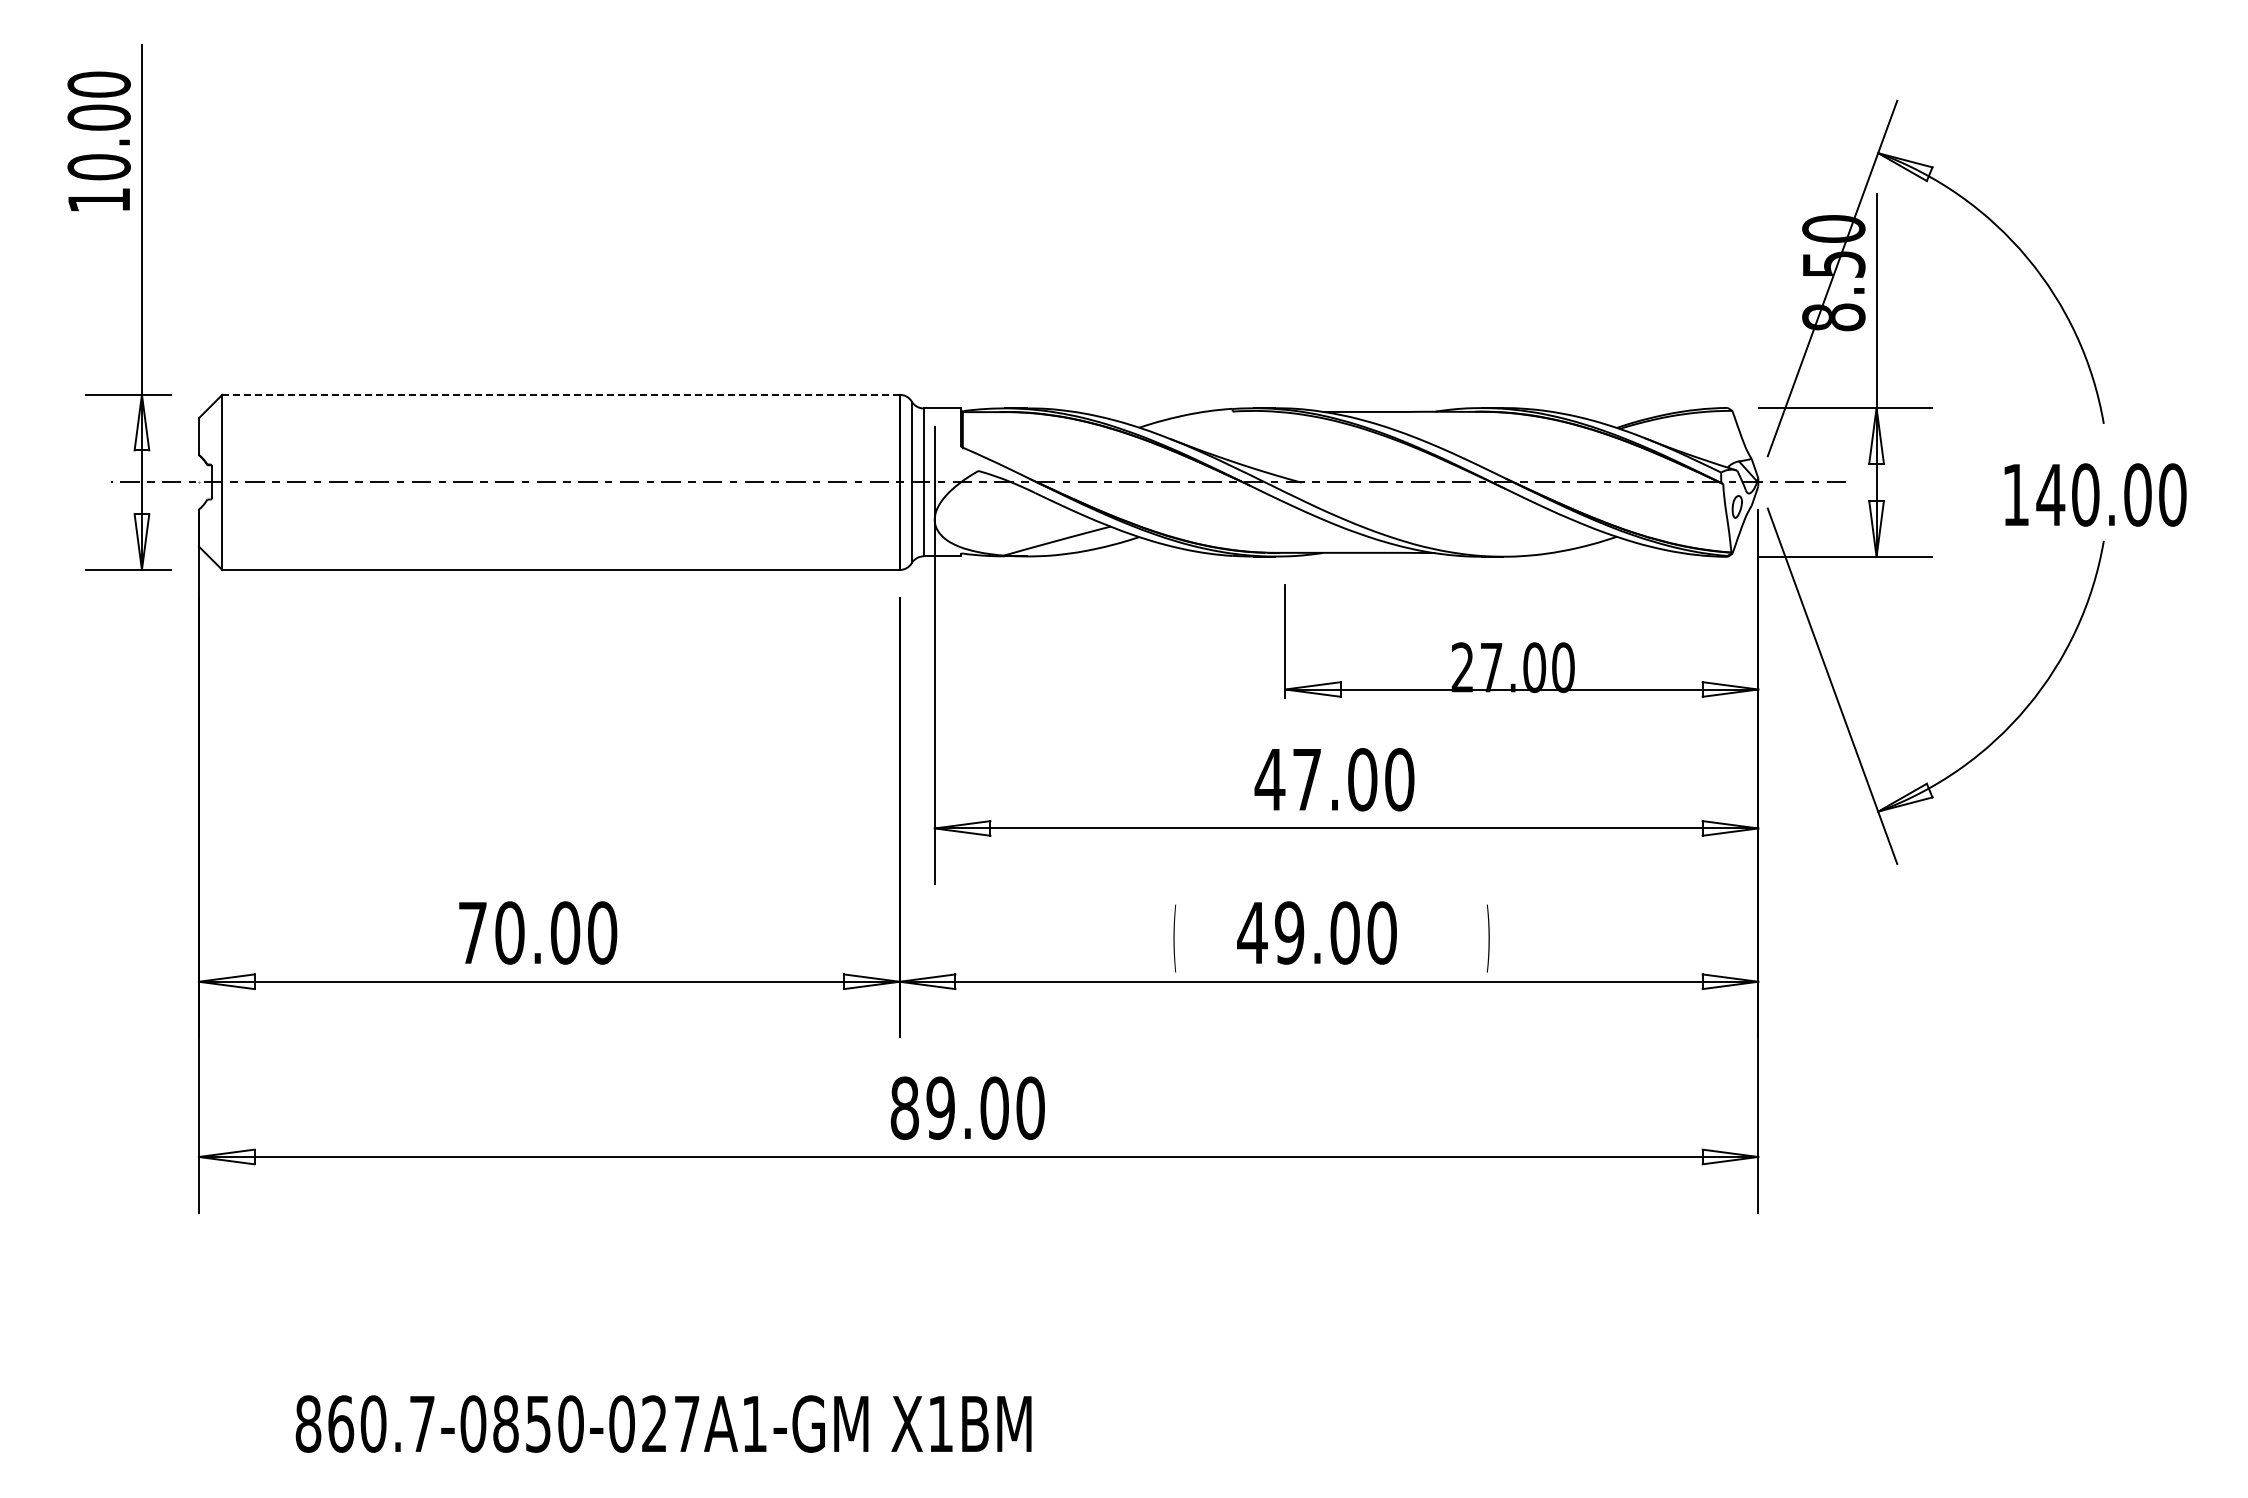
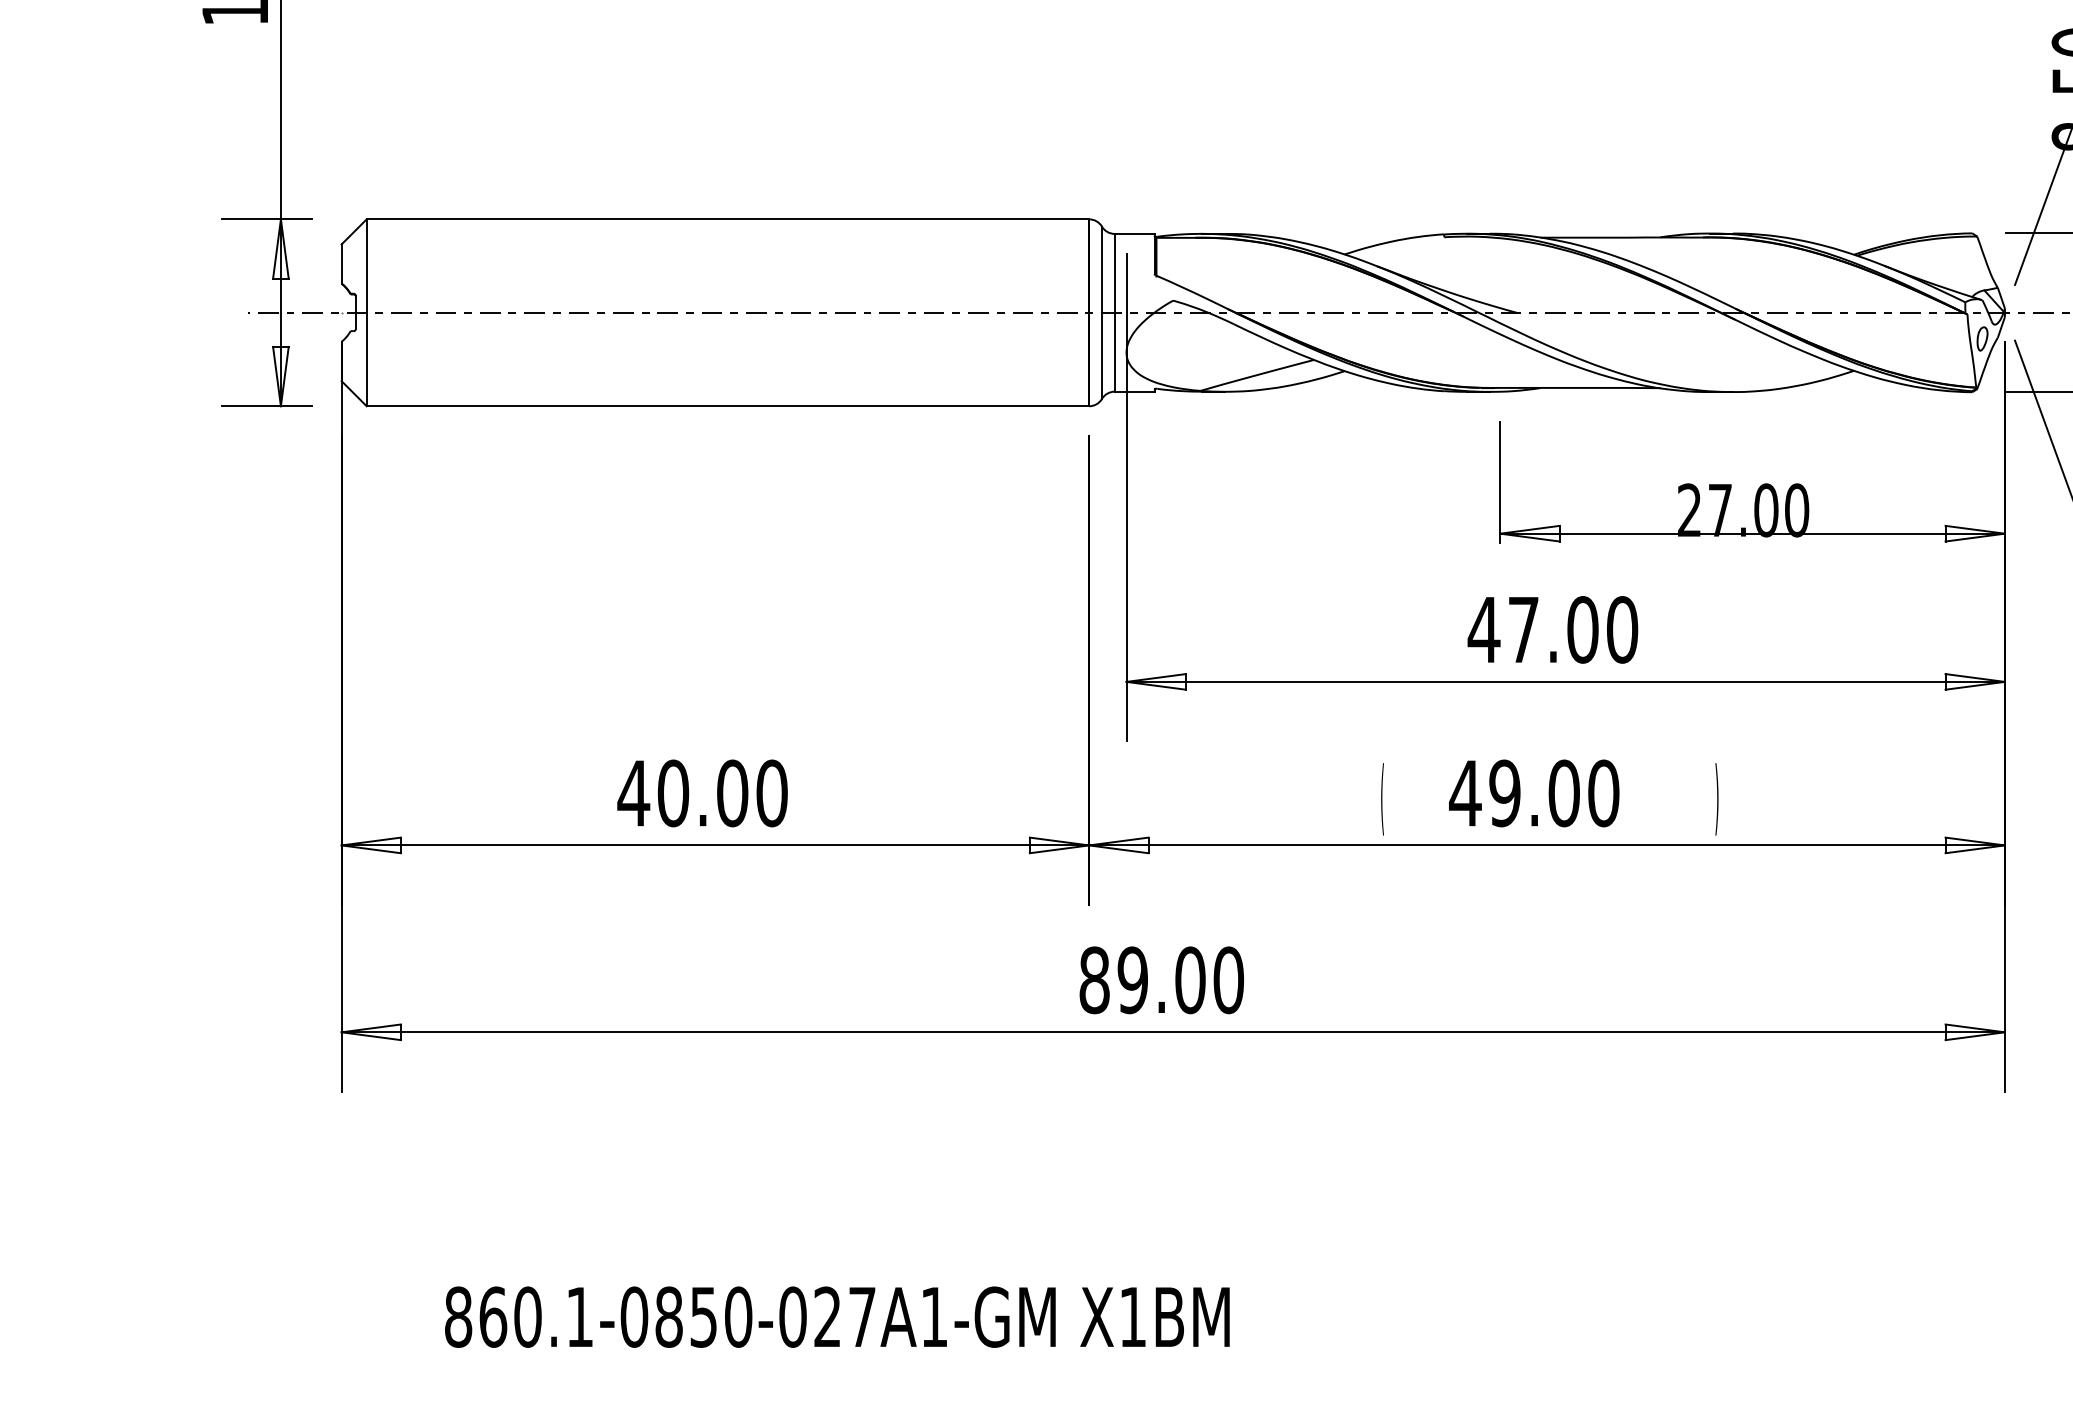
line: (561, 394) -> (728, 219), dashed -> solid
text: (472, 932) -> (633, 792), 70.00 -> 40.00
text: (422, 1423) -> (580, 1316), 860.7-0850-027A1-GM -> 860.1-0850-027A1-GM

